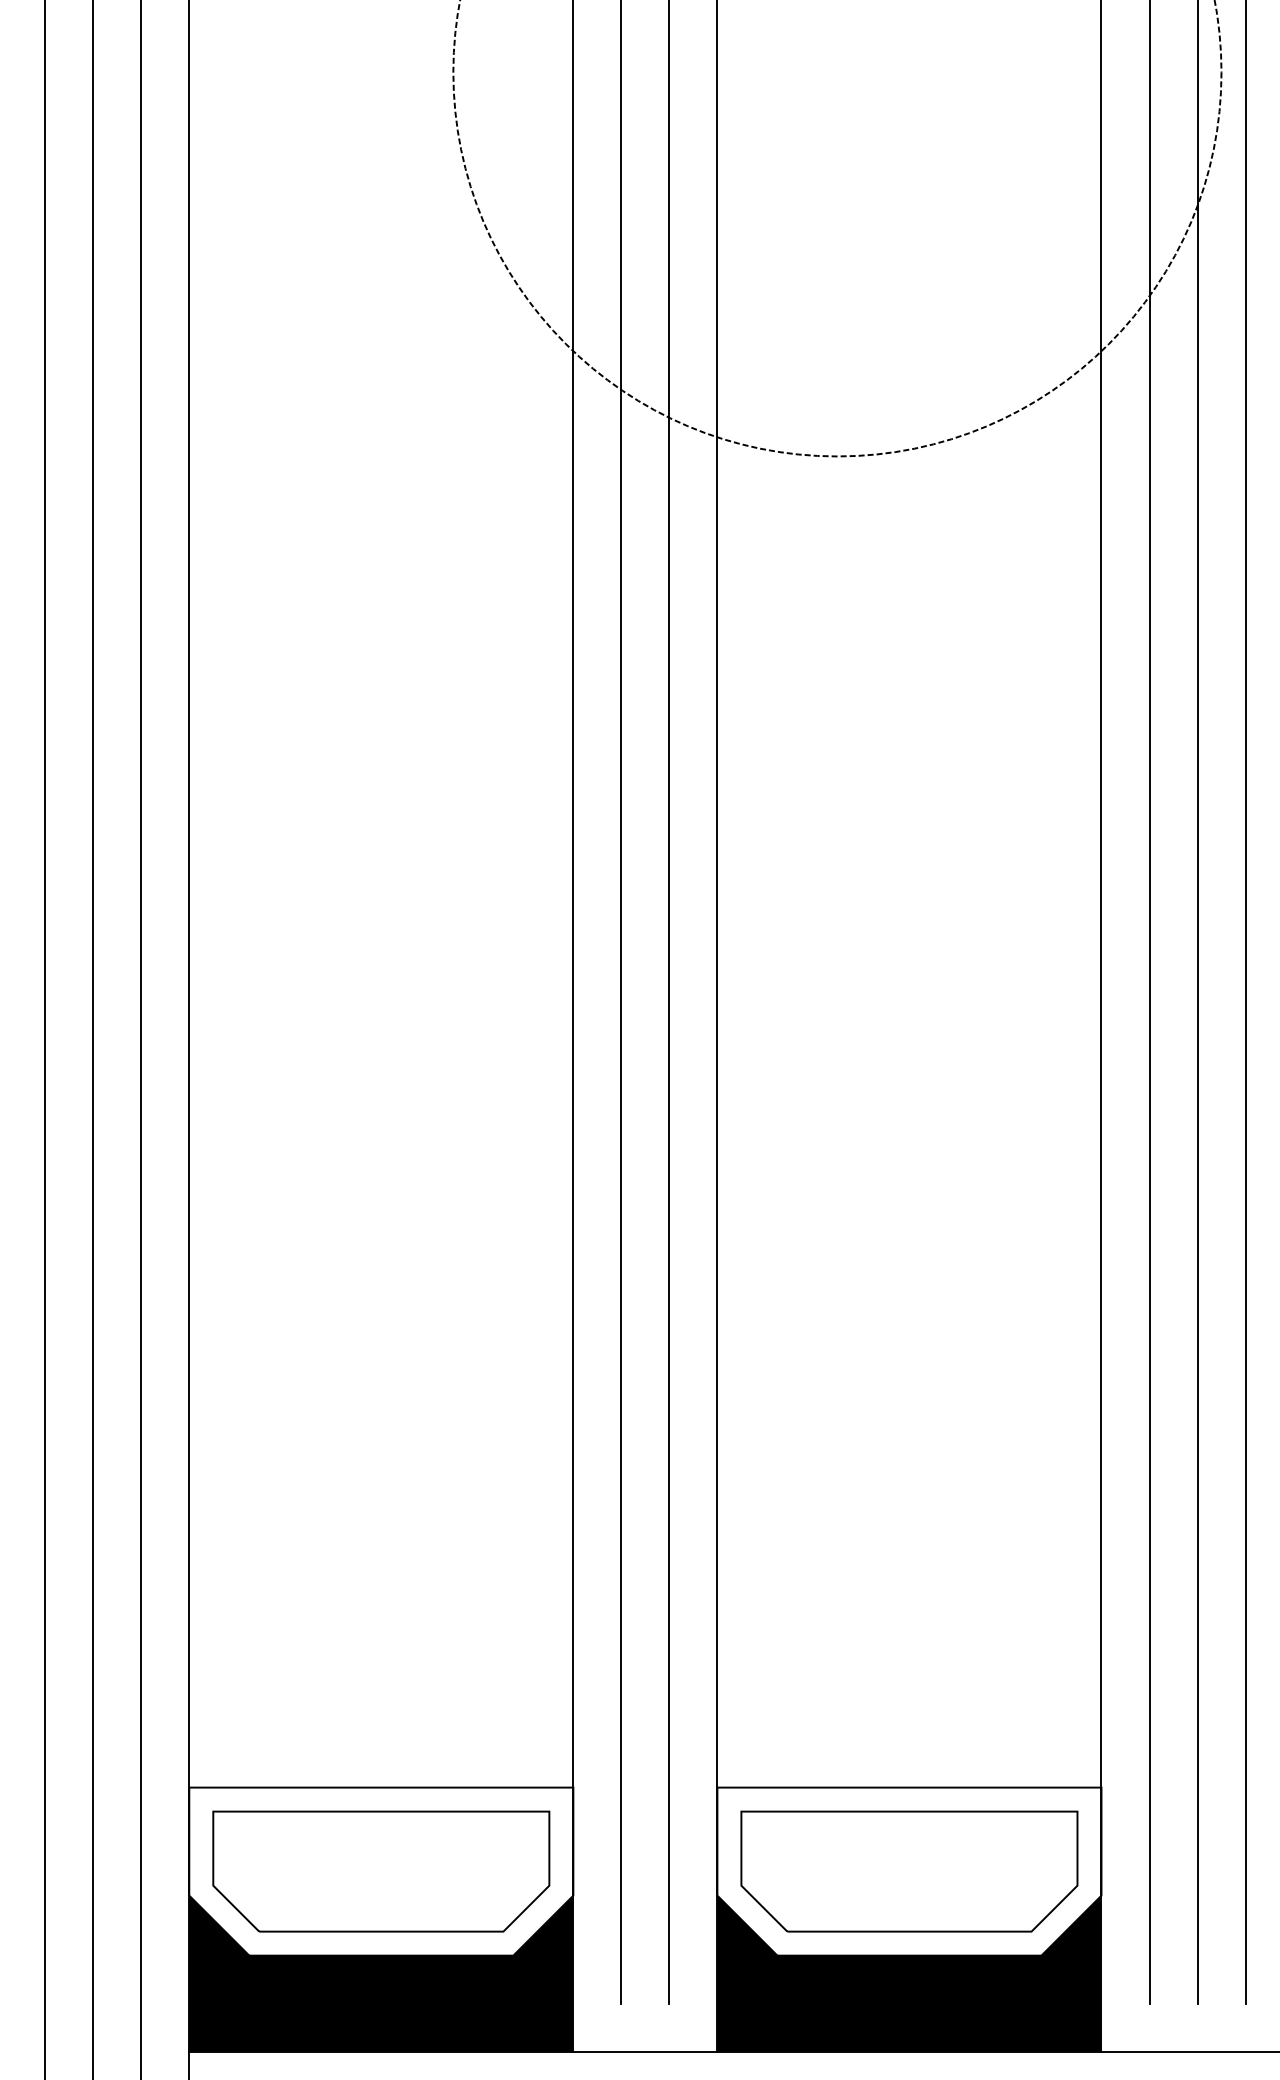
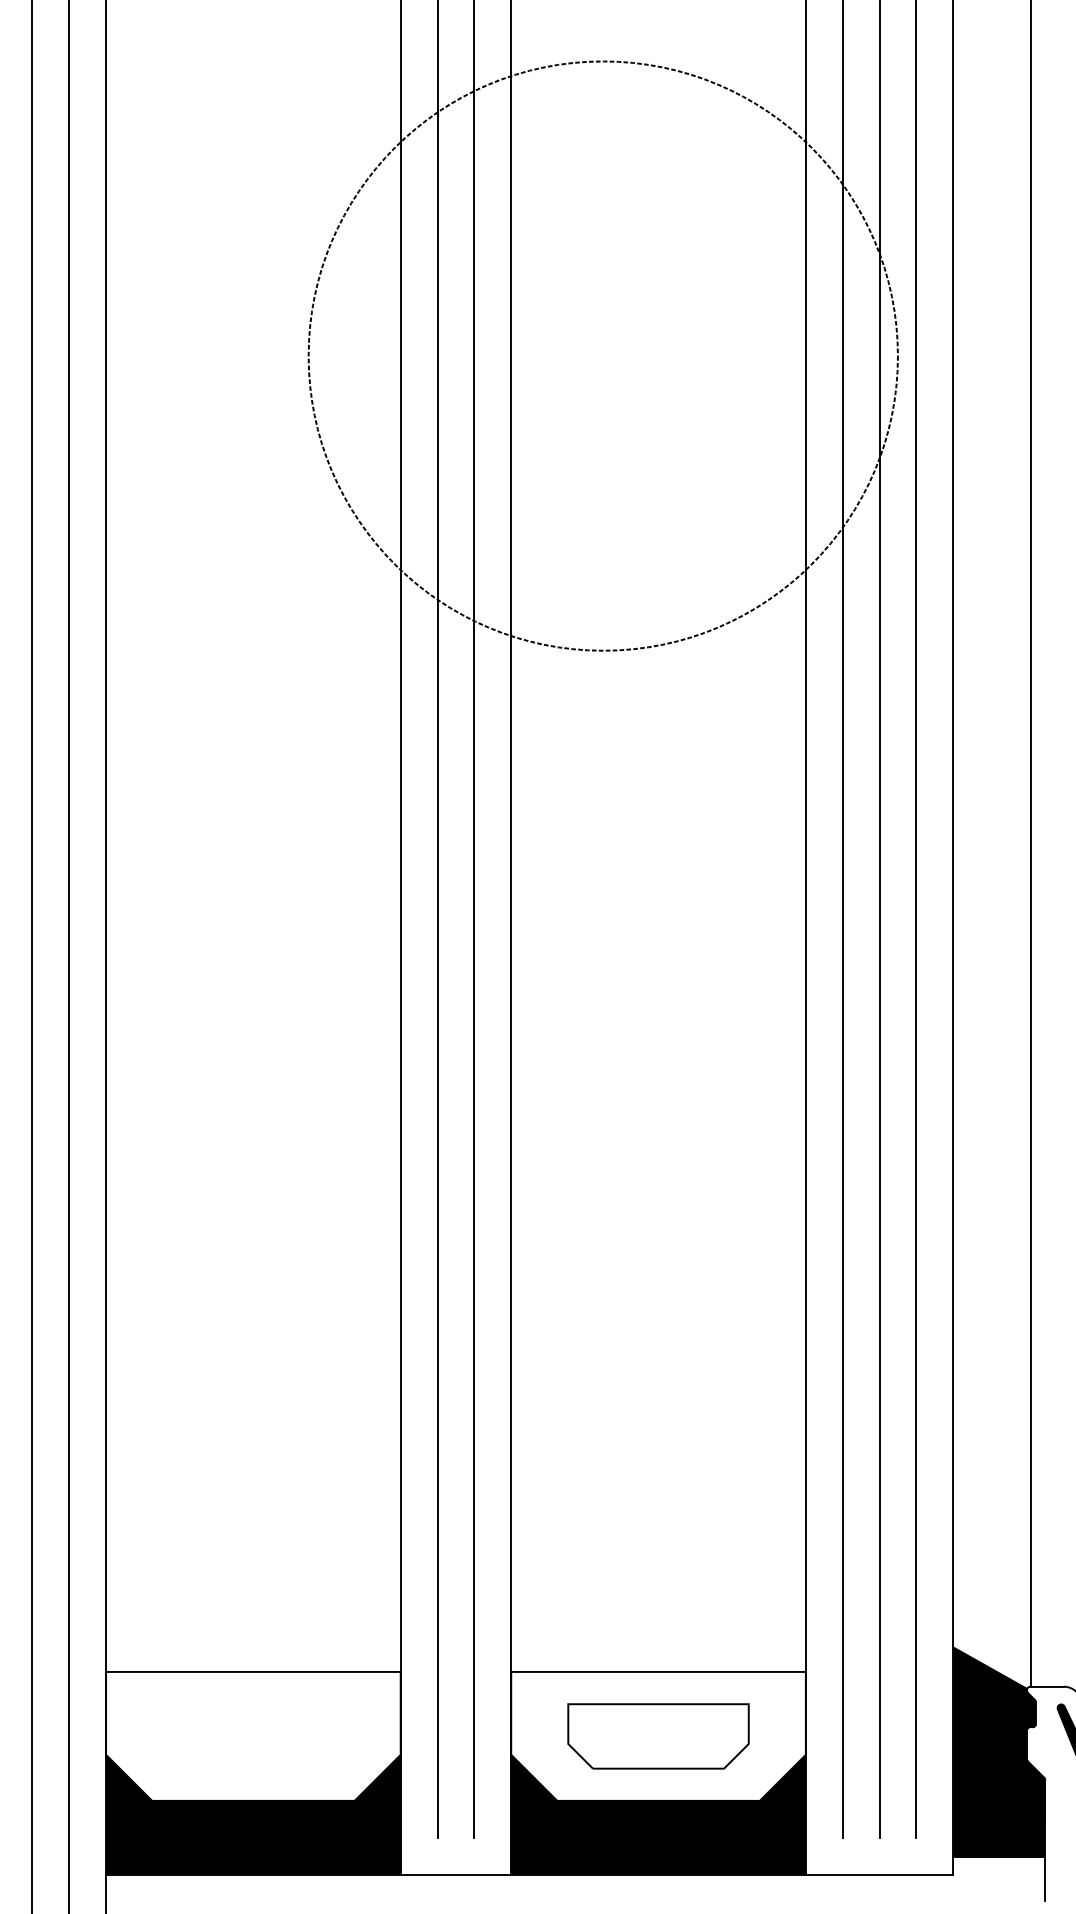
part: (381, 1871) -> (253, 1736), removed
part: (909, 1871) -> (658, 1736), size x0.7

